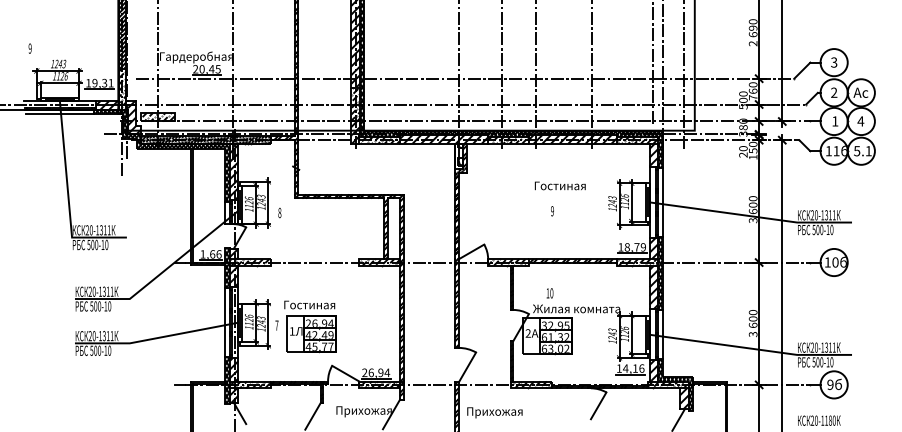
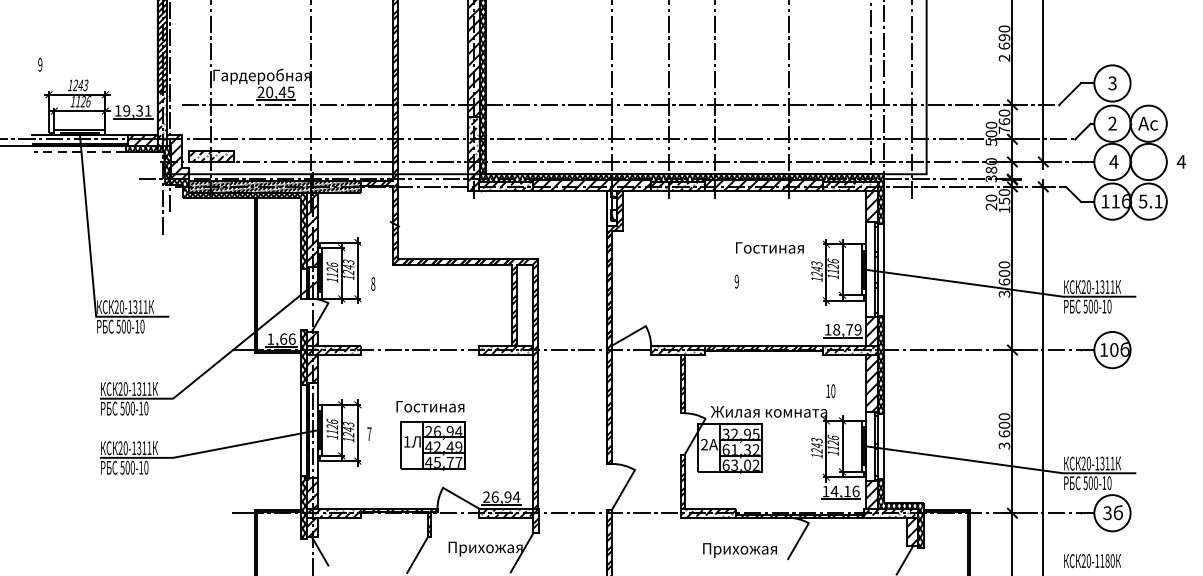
line: (59, 114) -> (79, 152), solid -> dashed
text: (834, 121) -> (1112, 161), 1 -> 4
text: (860, 121) -> (1180, 161), moved
text: (559, 185) -> (768, 247), moved
text: (549, 293) -> (830, 391), moved
part: (310, 326) -> (431, 435), moved
text: (830, 384) -> (1107, 512), 9 -> 3
text: (494, 412) -> (739, 550), moved

